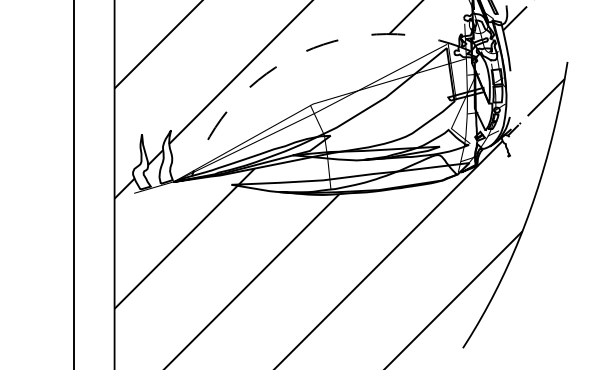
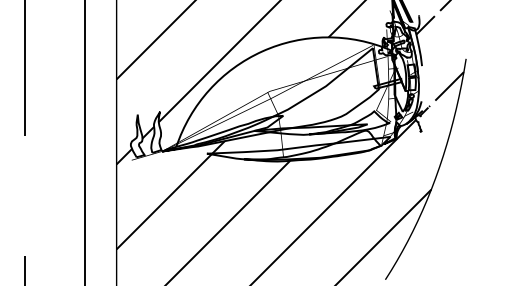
arc: (303, 52) -> (262, 51), dashed -> solid

